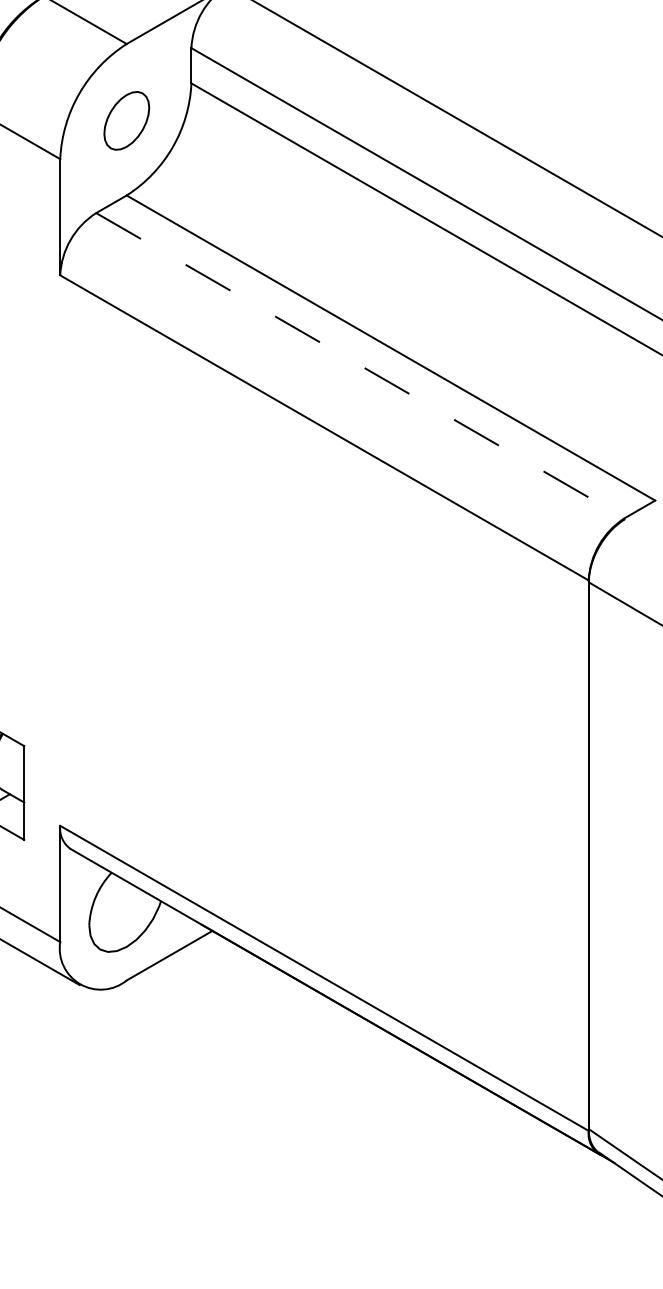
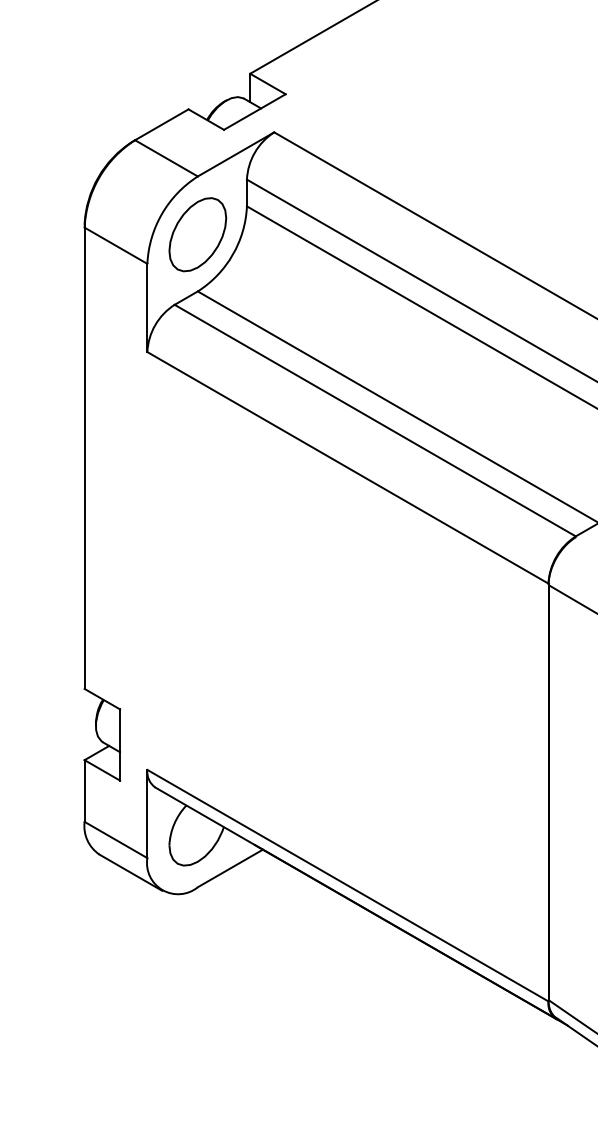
part: (126, 120) -> (197, 234), size x1.67
line: (360, 365) -> (375, 420), dashed -> solid

